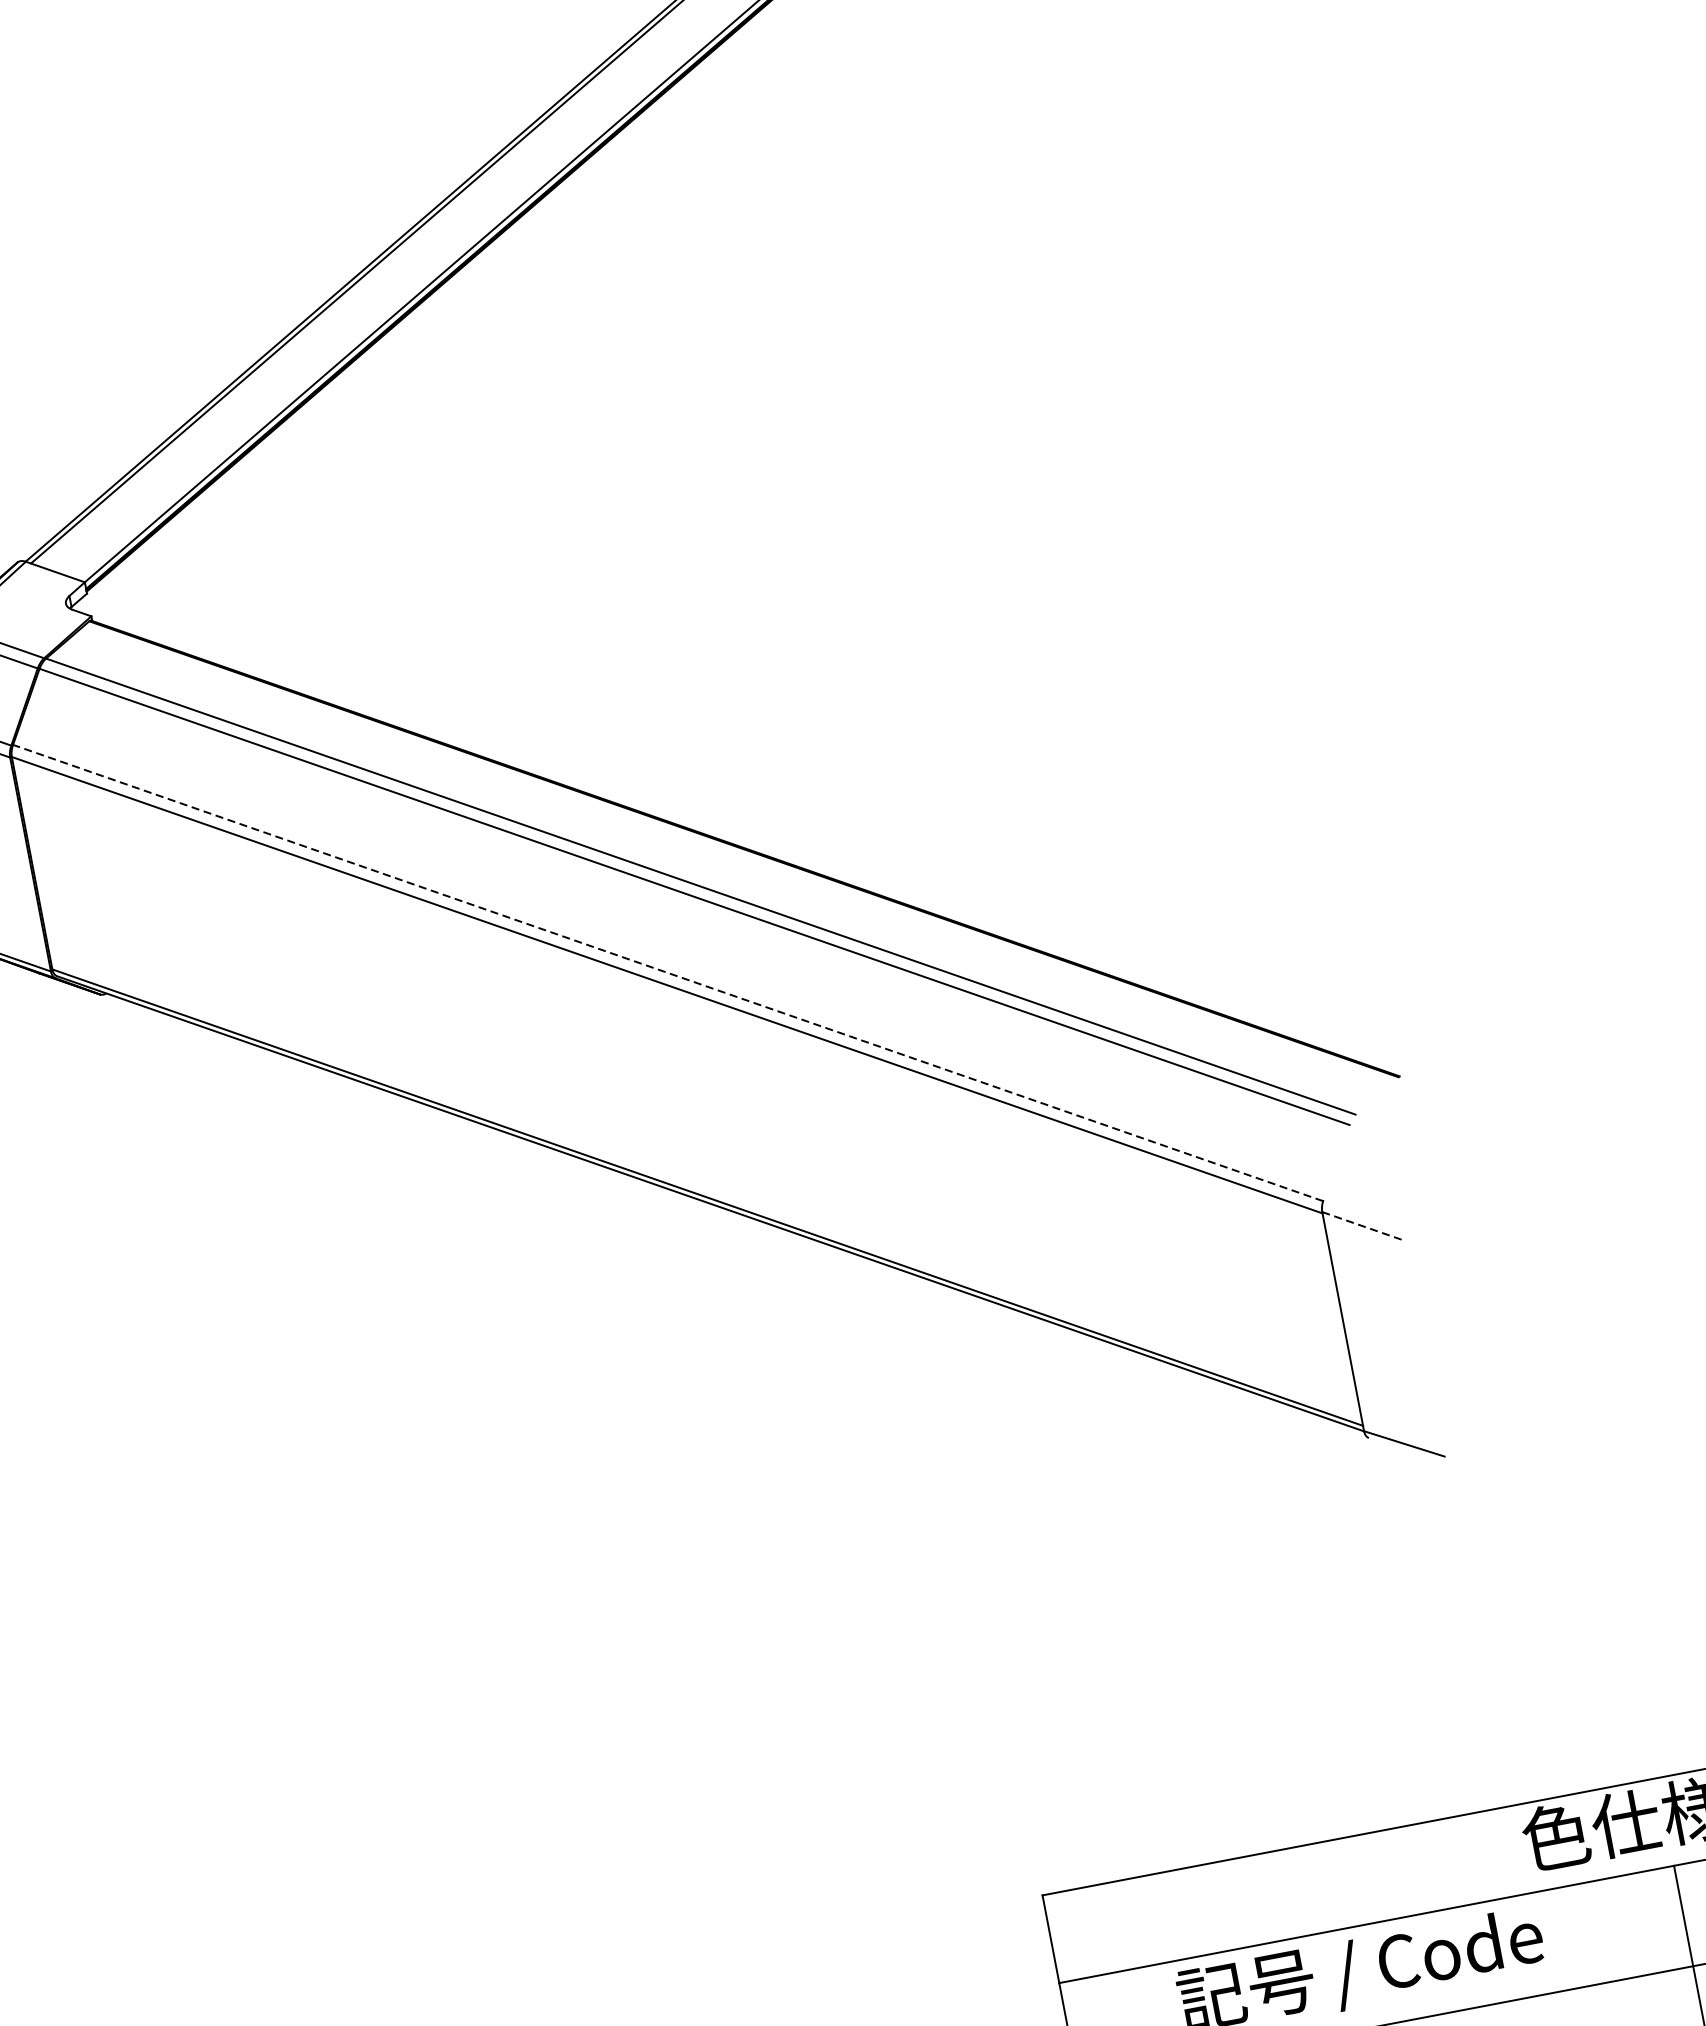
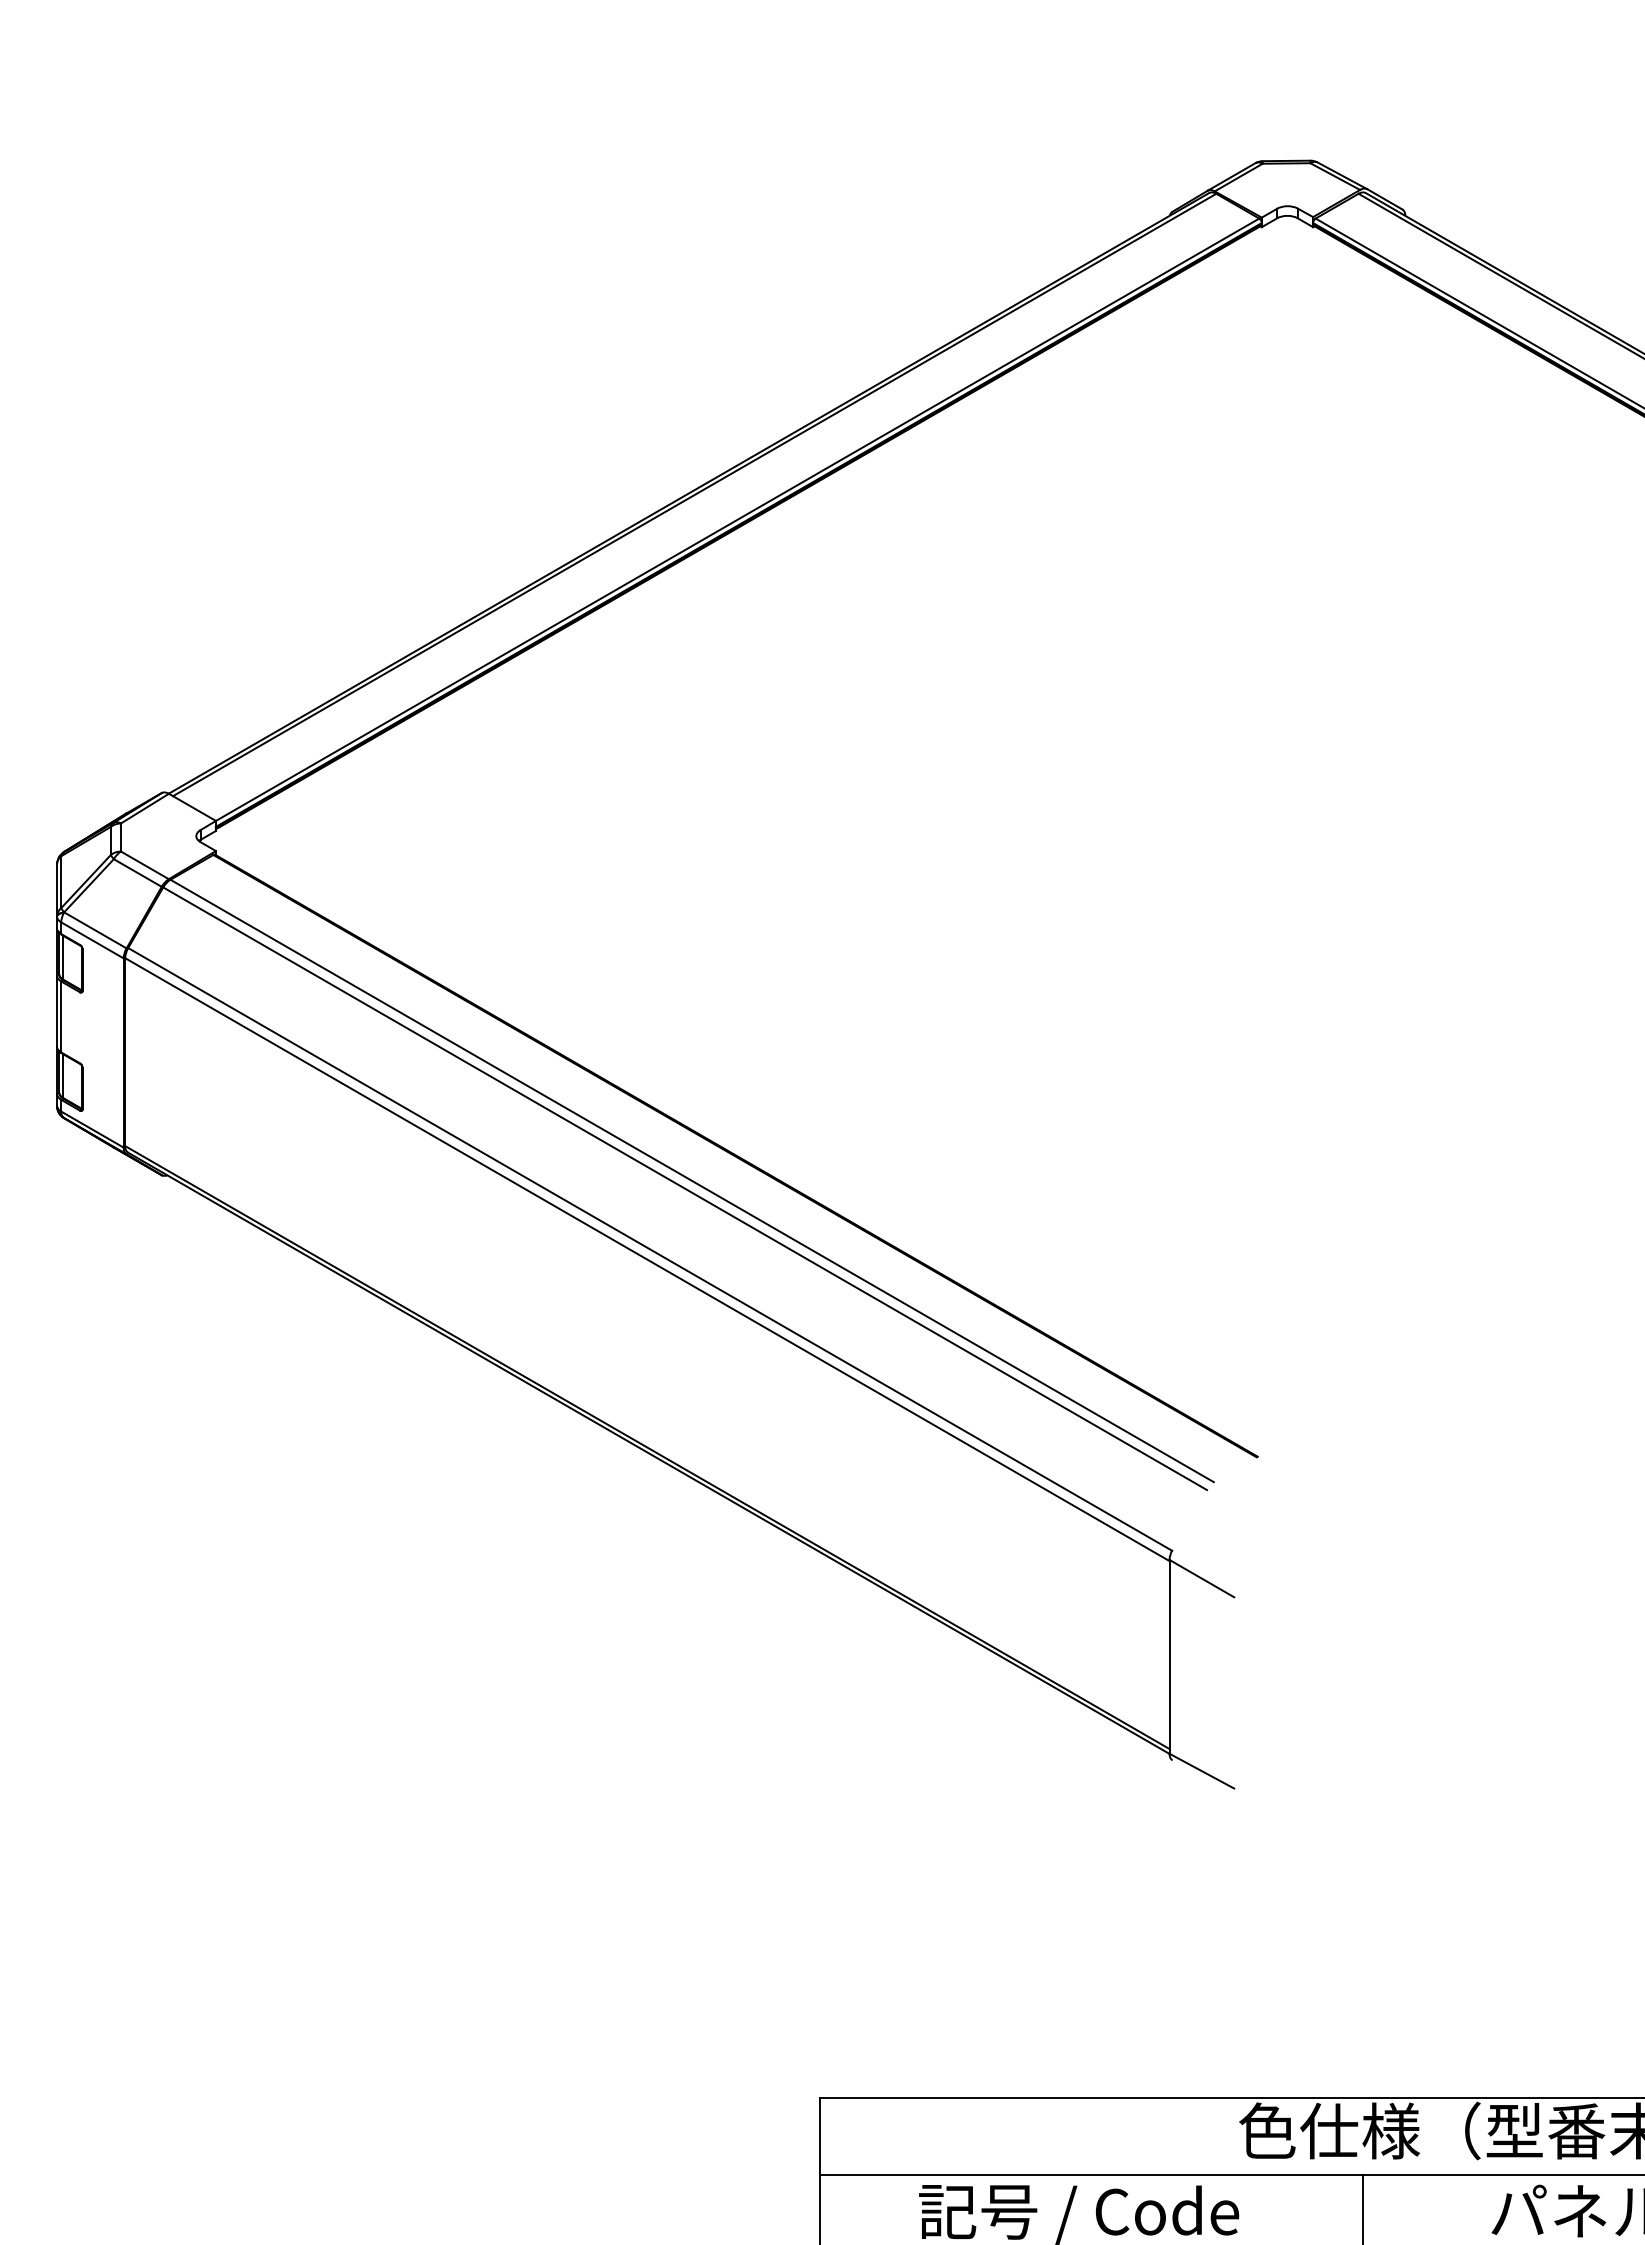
line: (668, 973) -> (650, 1249), dashed -> solid
line: (1363, 1225) -> (1202, 1578), dashed -> solid

